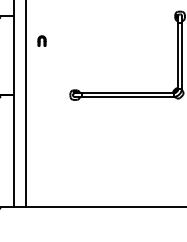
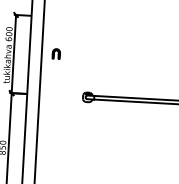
part: (41, 40) -> (55, 53), moved

